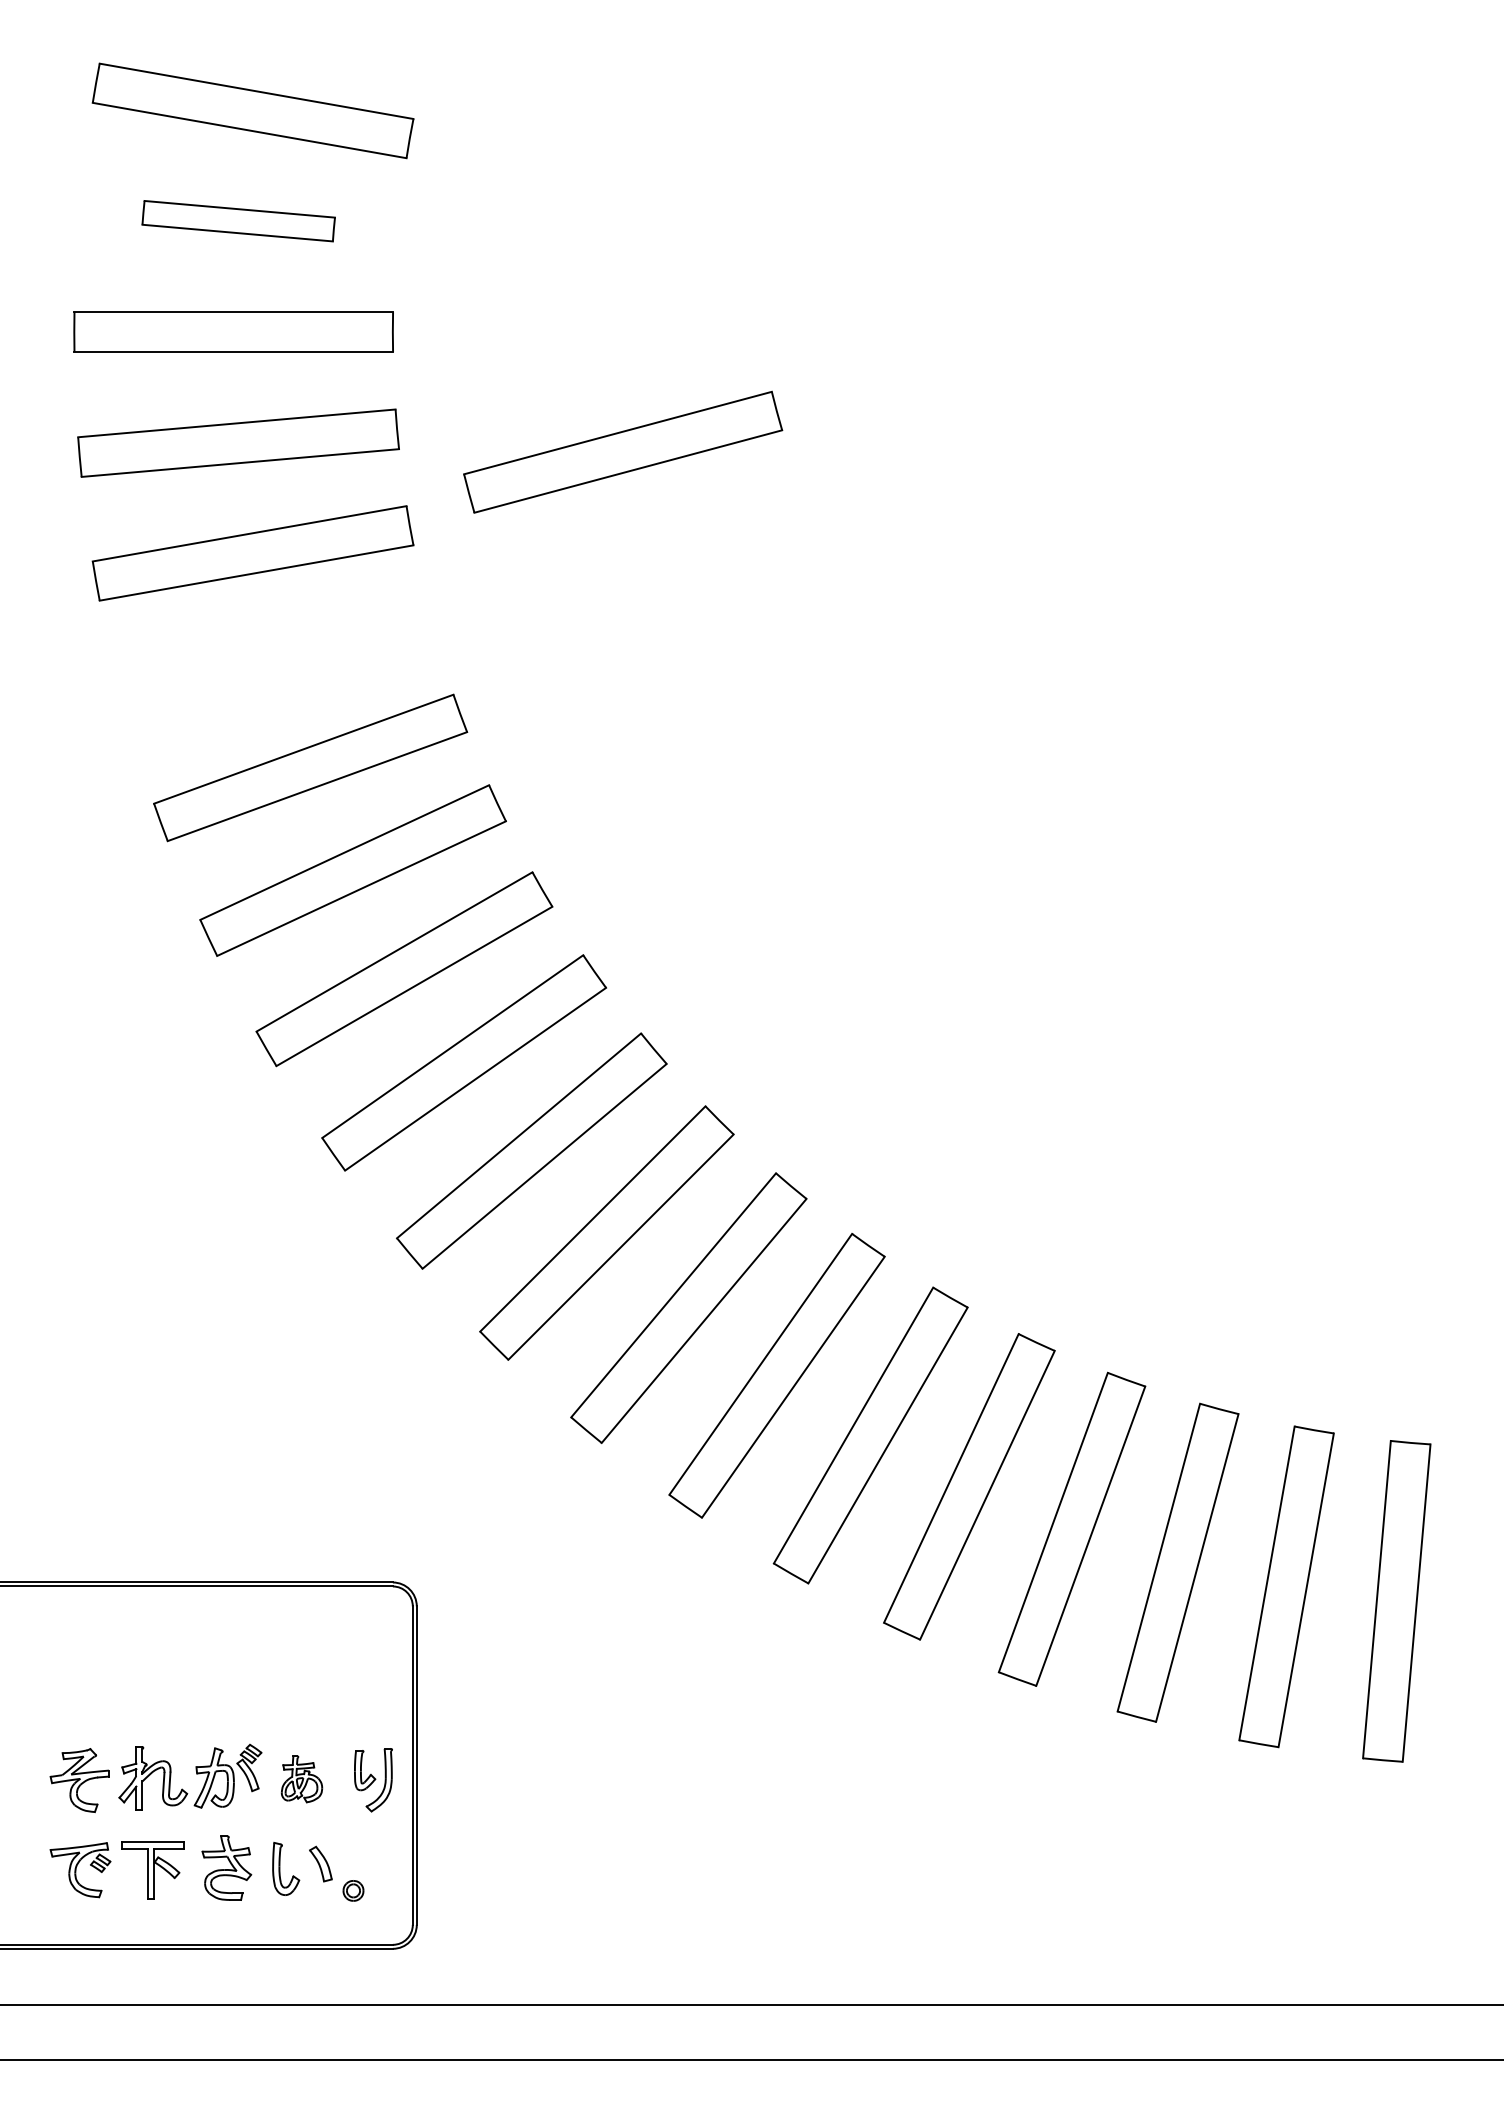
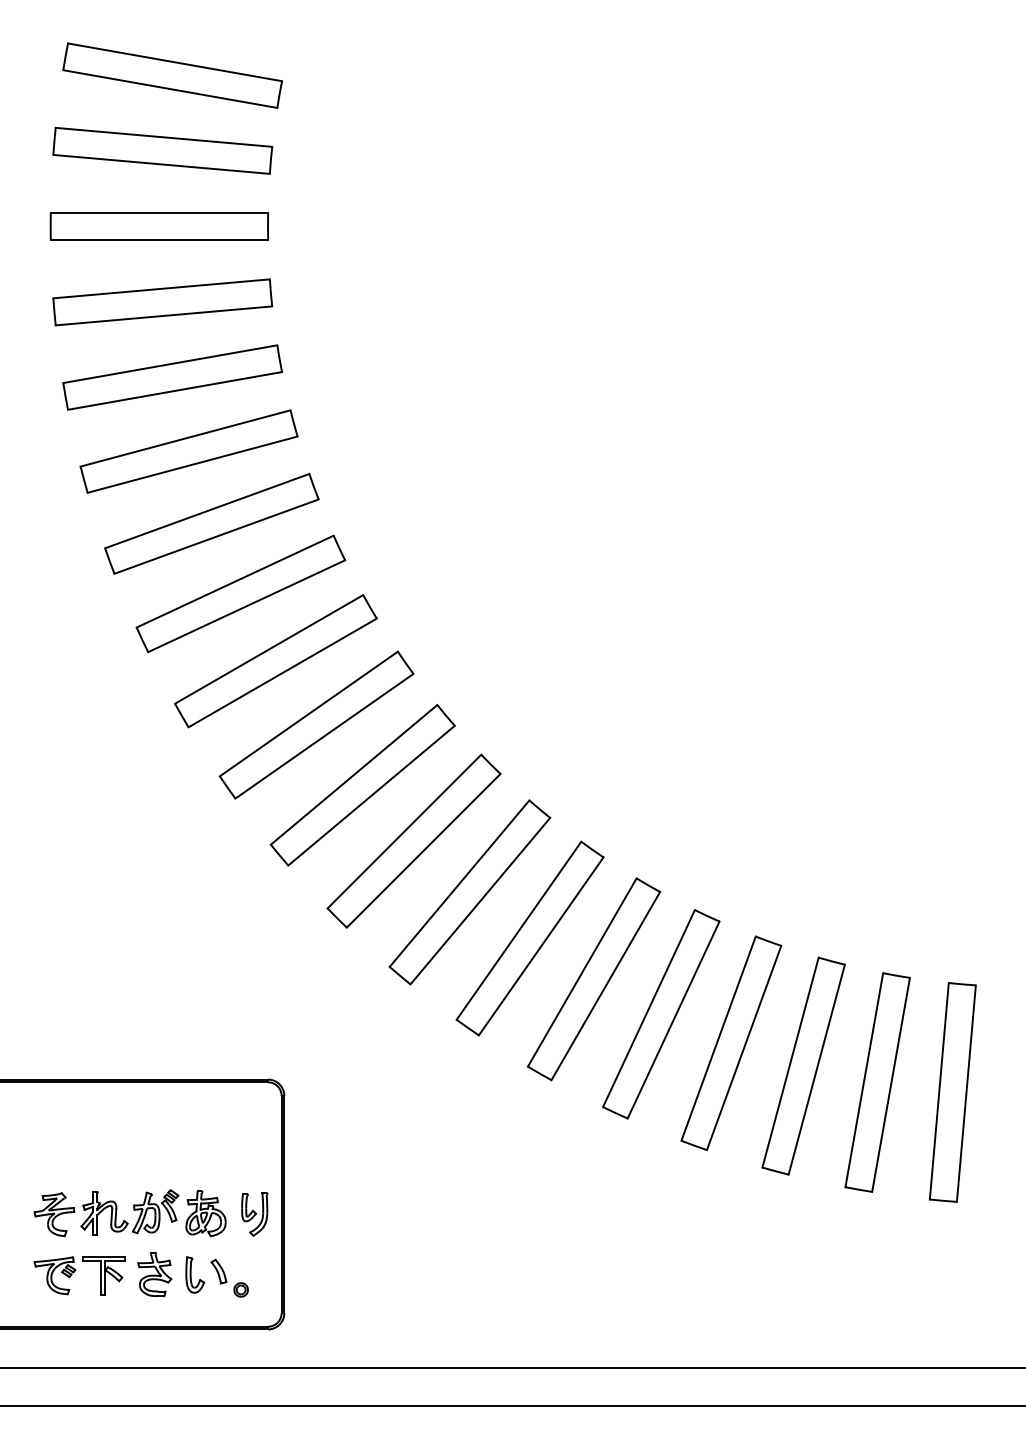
part: (238, 220) -> (162, 150), size x1.67
part: (622, 452) -> (188, 451), moved
part: (301, 1778) -> (205, 1213), size x1.43

